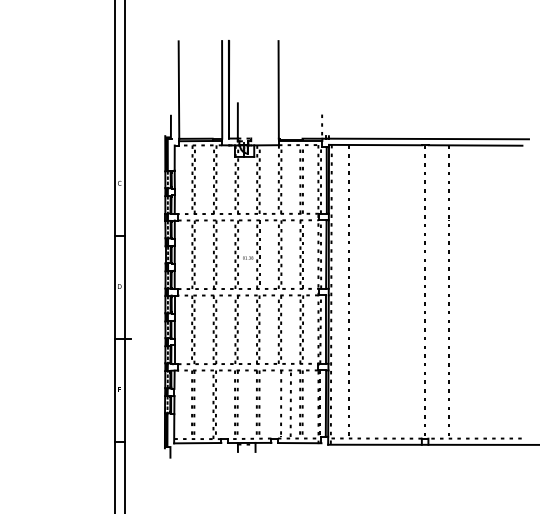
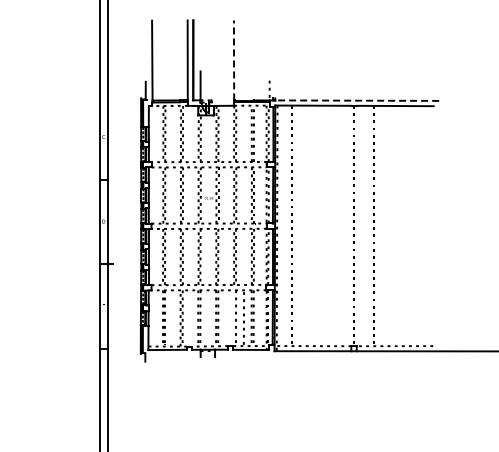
line: (279, 89) -> (234, 60), solid -> dashed
line: (429, 138) -> (357, 100), solid -> dashed

